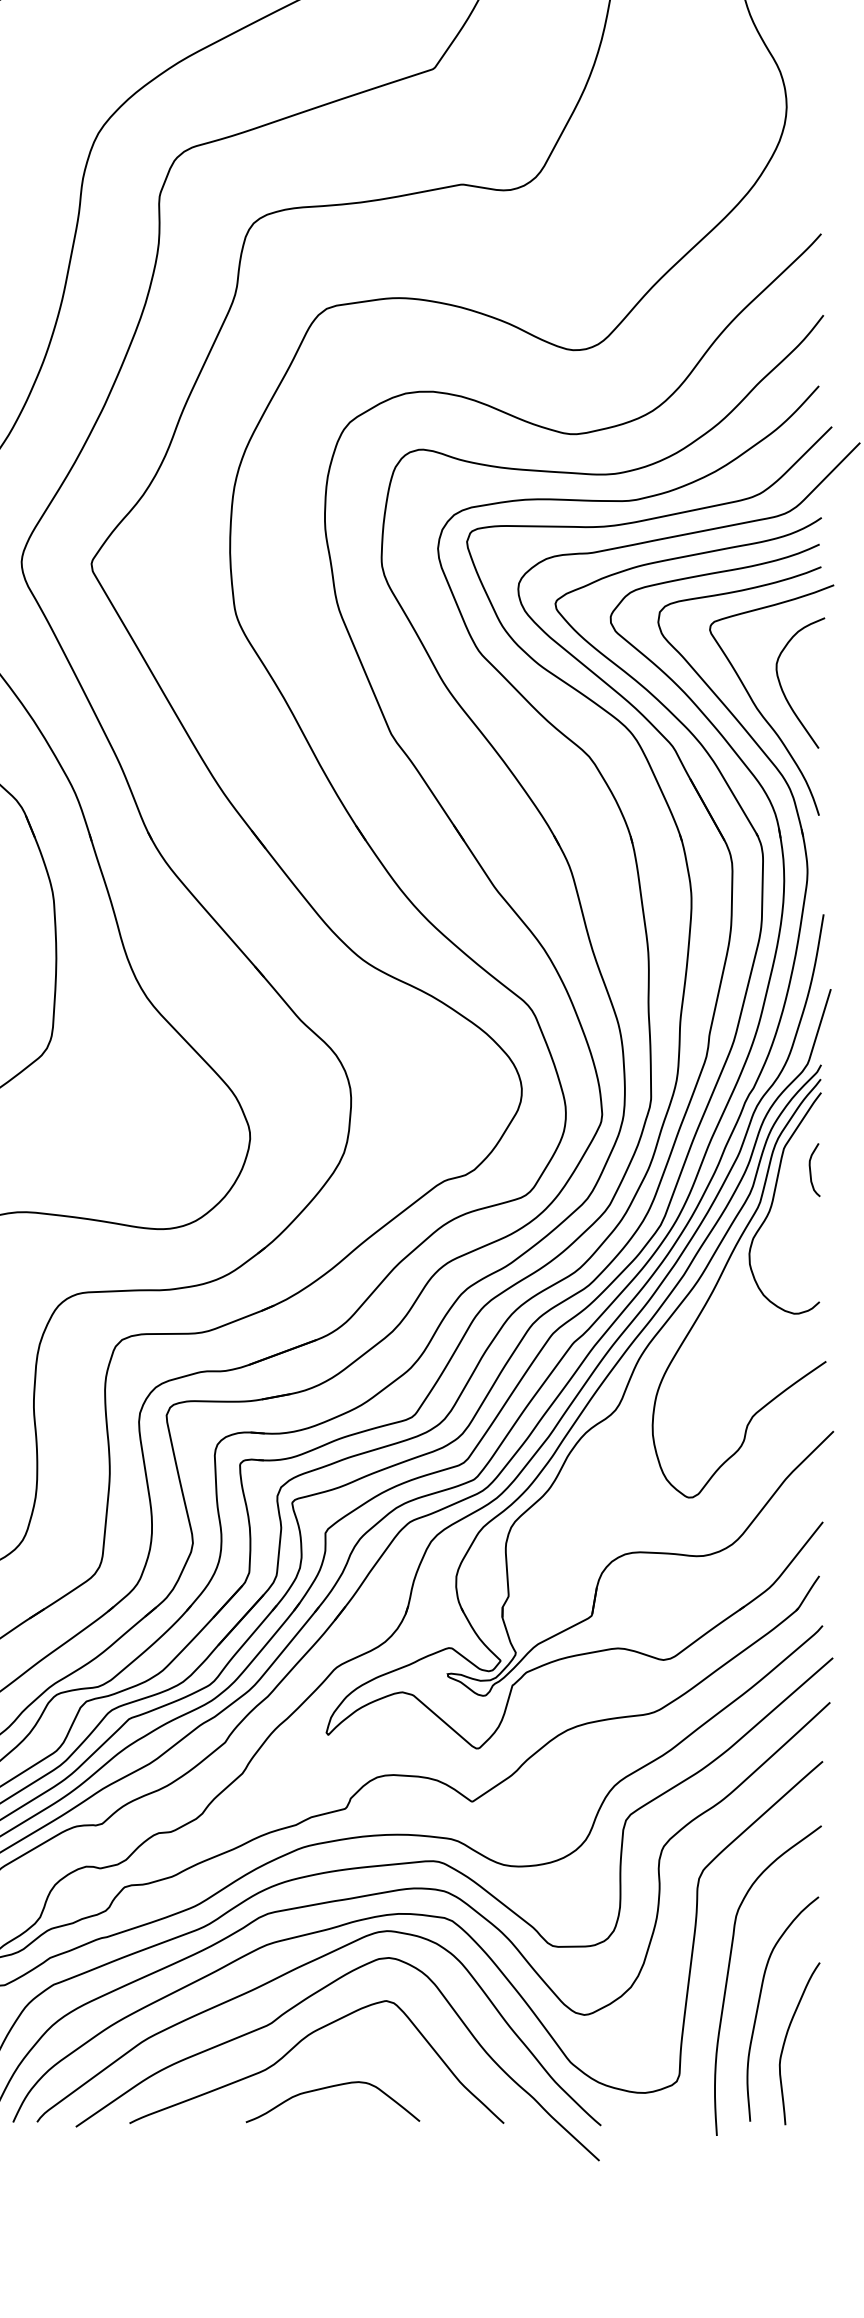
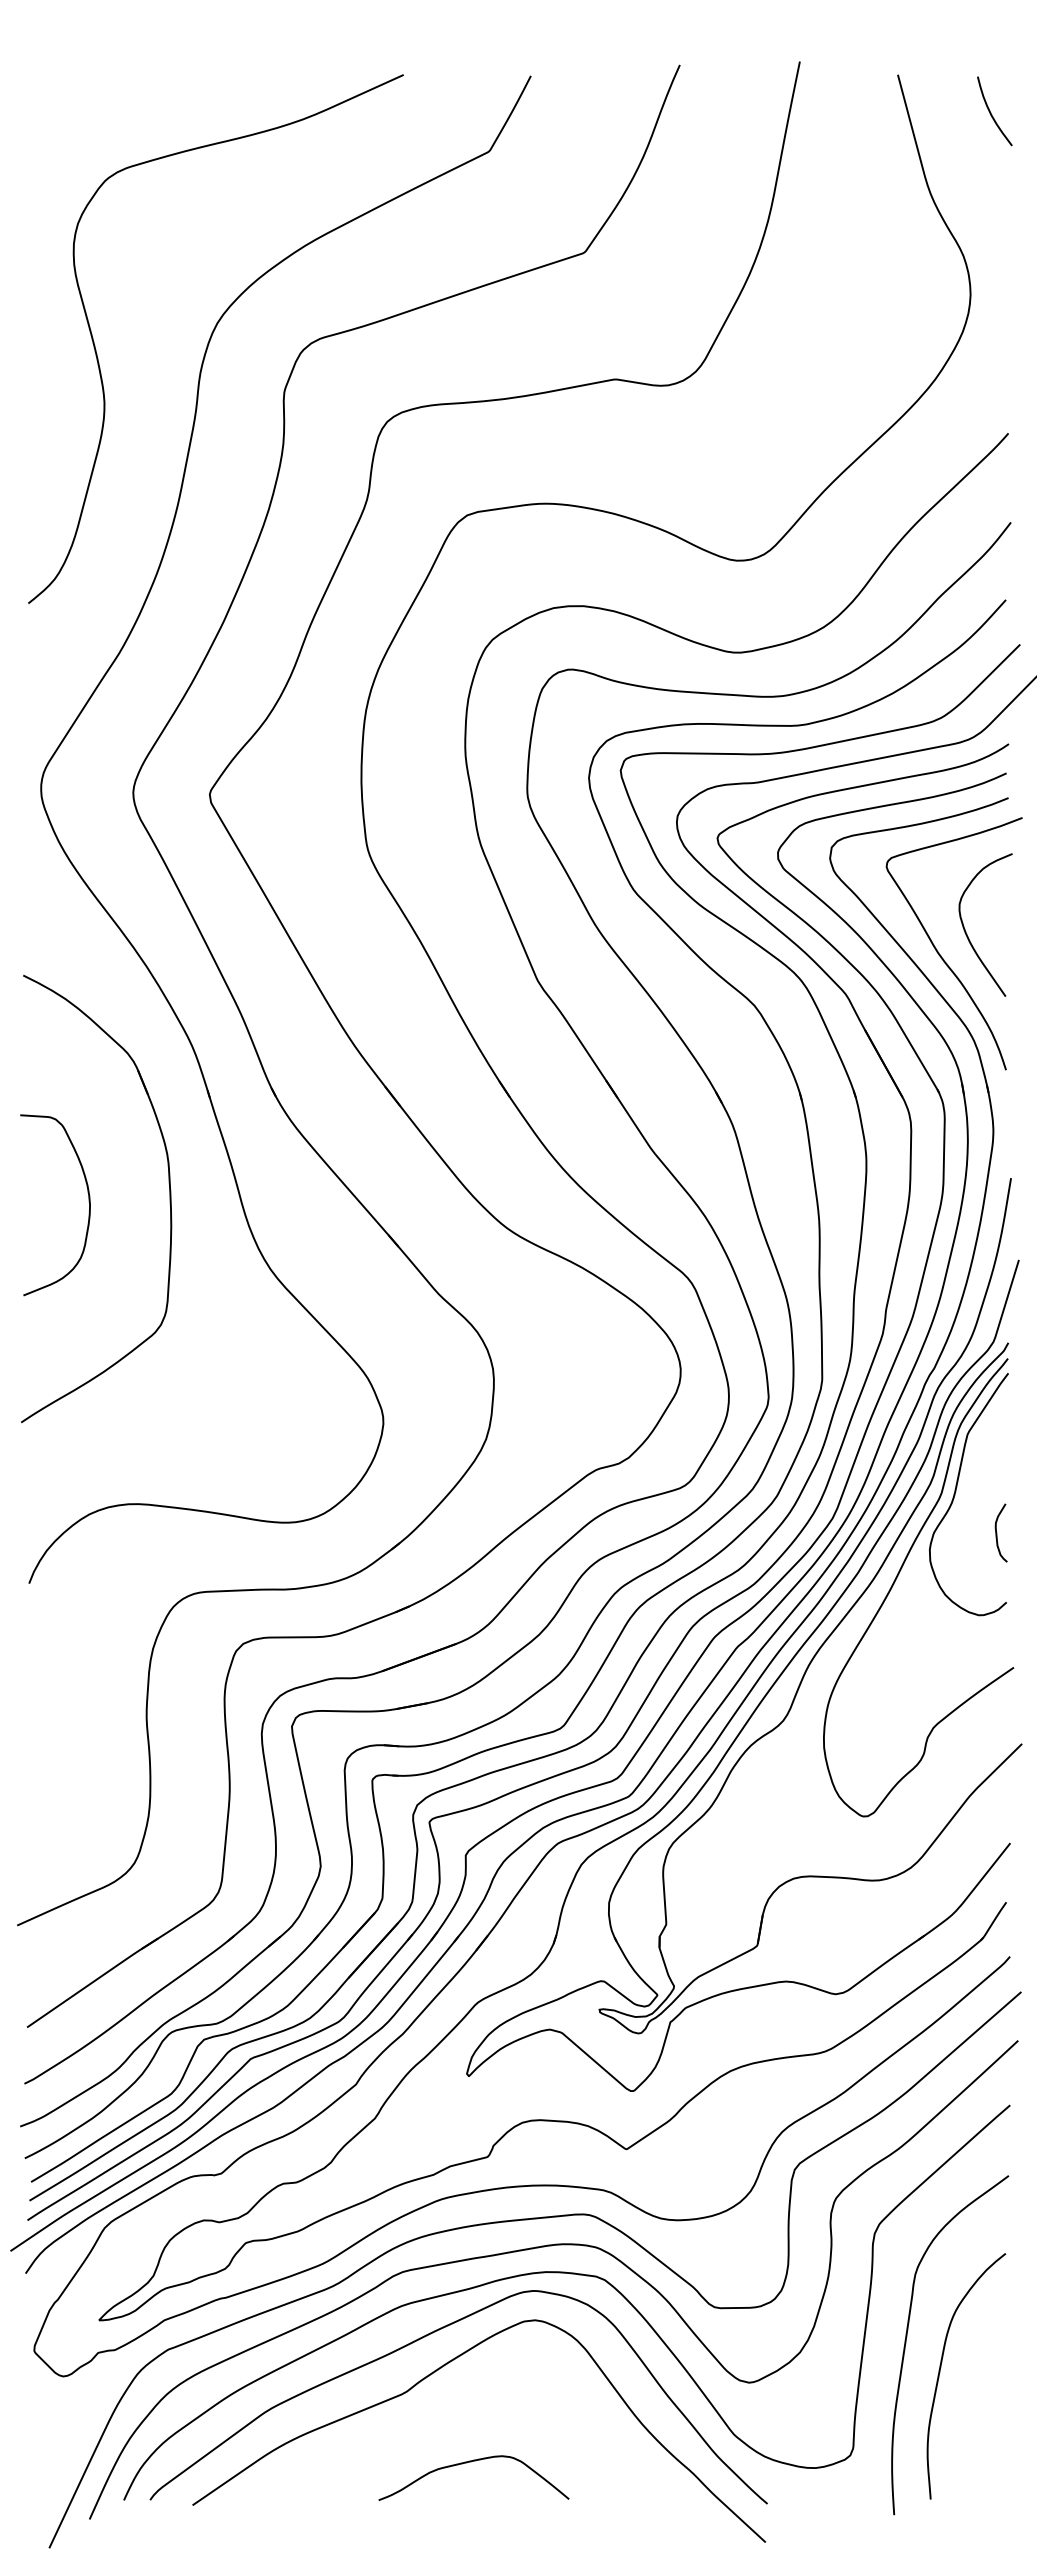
curve: (811, 1169) -> (997, 1532), moved
curve: (786, 2038) -> (970, 2408), removed
curve: (302, 2041) -> (440, 2411), removed

